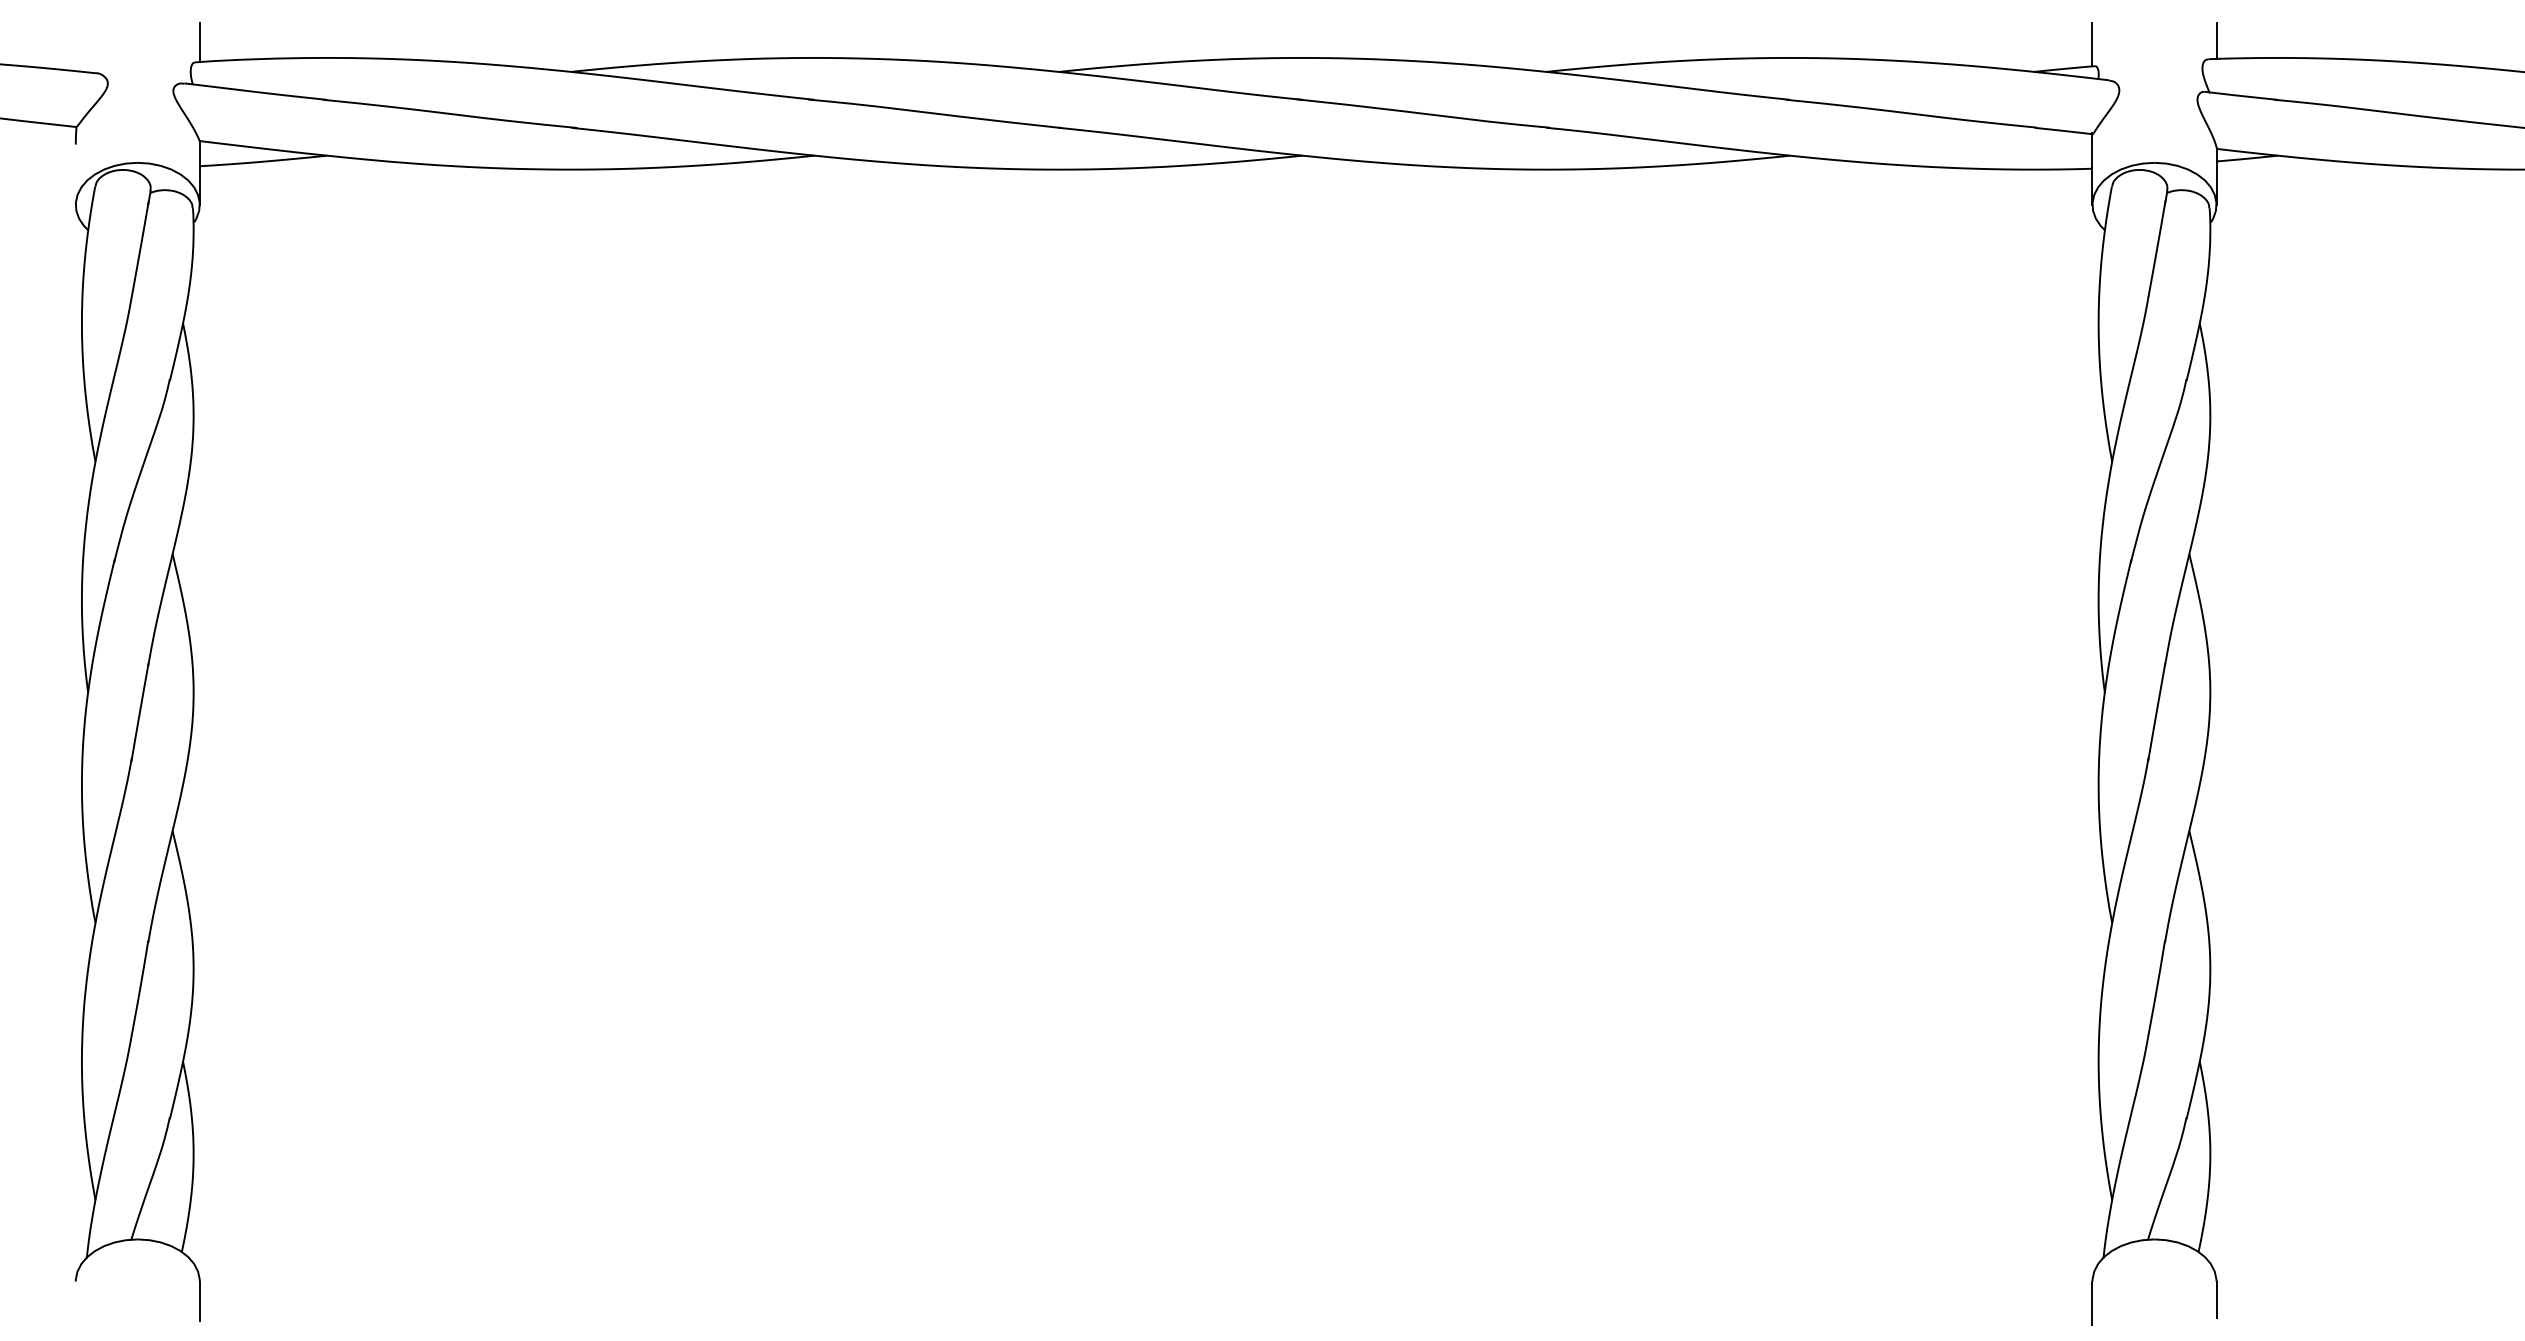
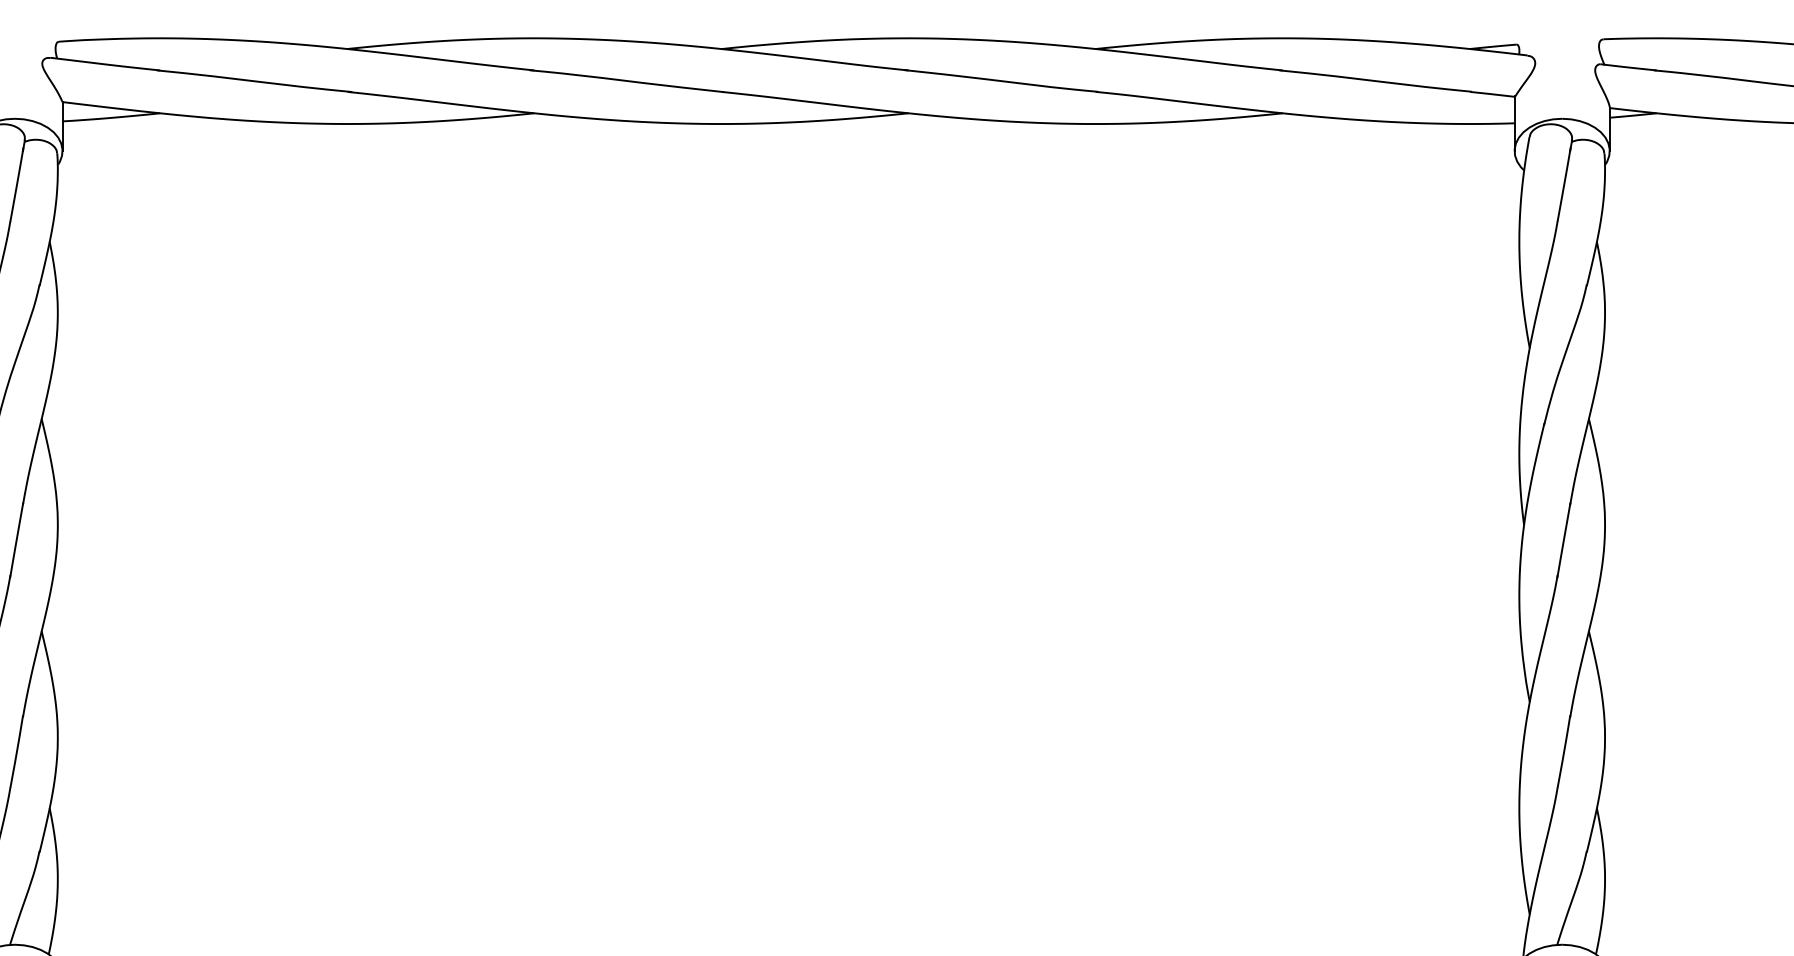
line: (2216, 40) -> (1609, 24), removed
line: (199, 42) -> (62, 26), removed
line: (2092, 44) -> (1514, 27), removed

